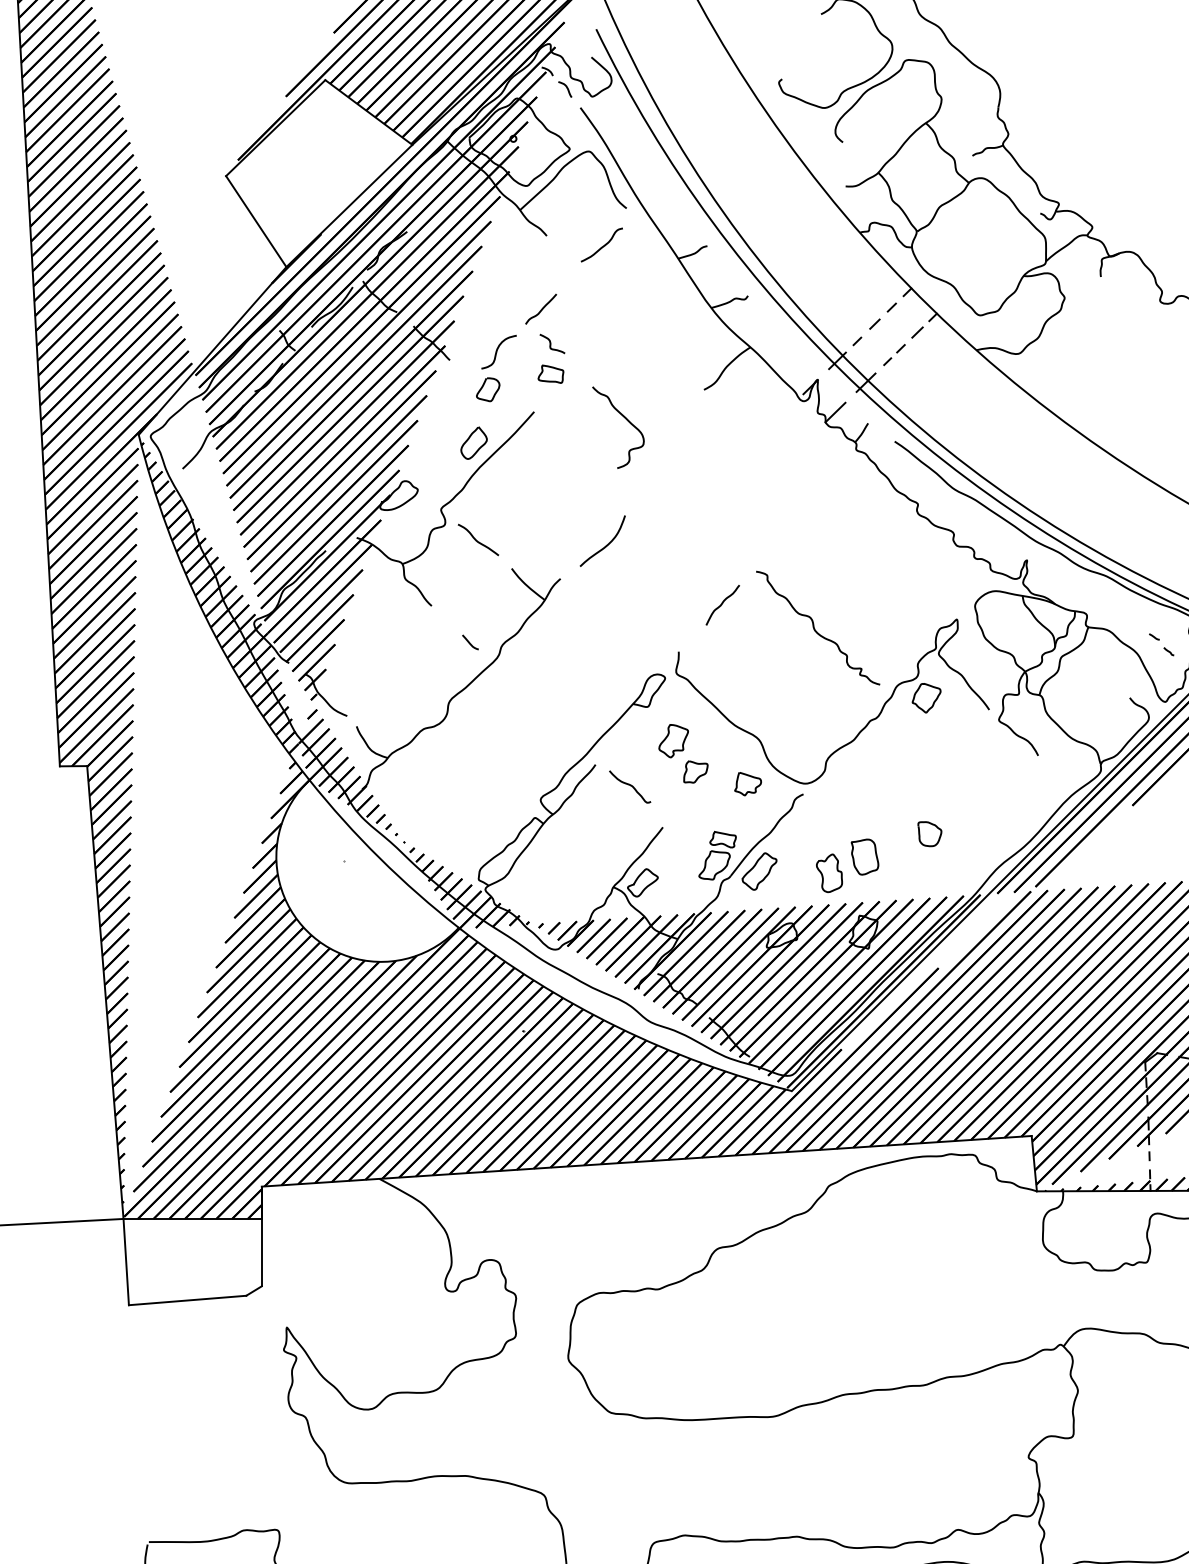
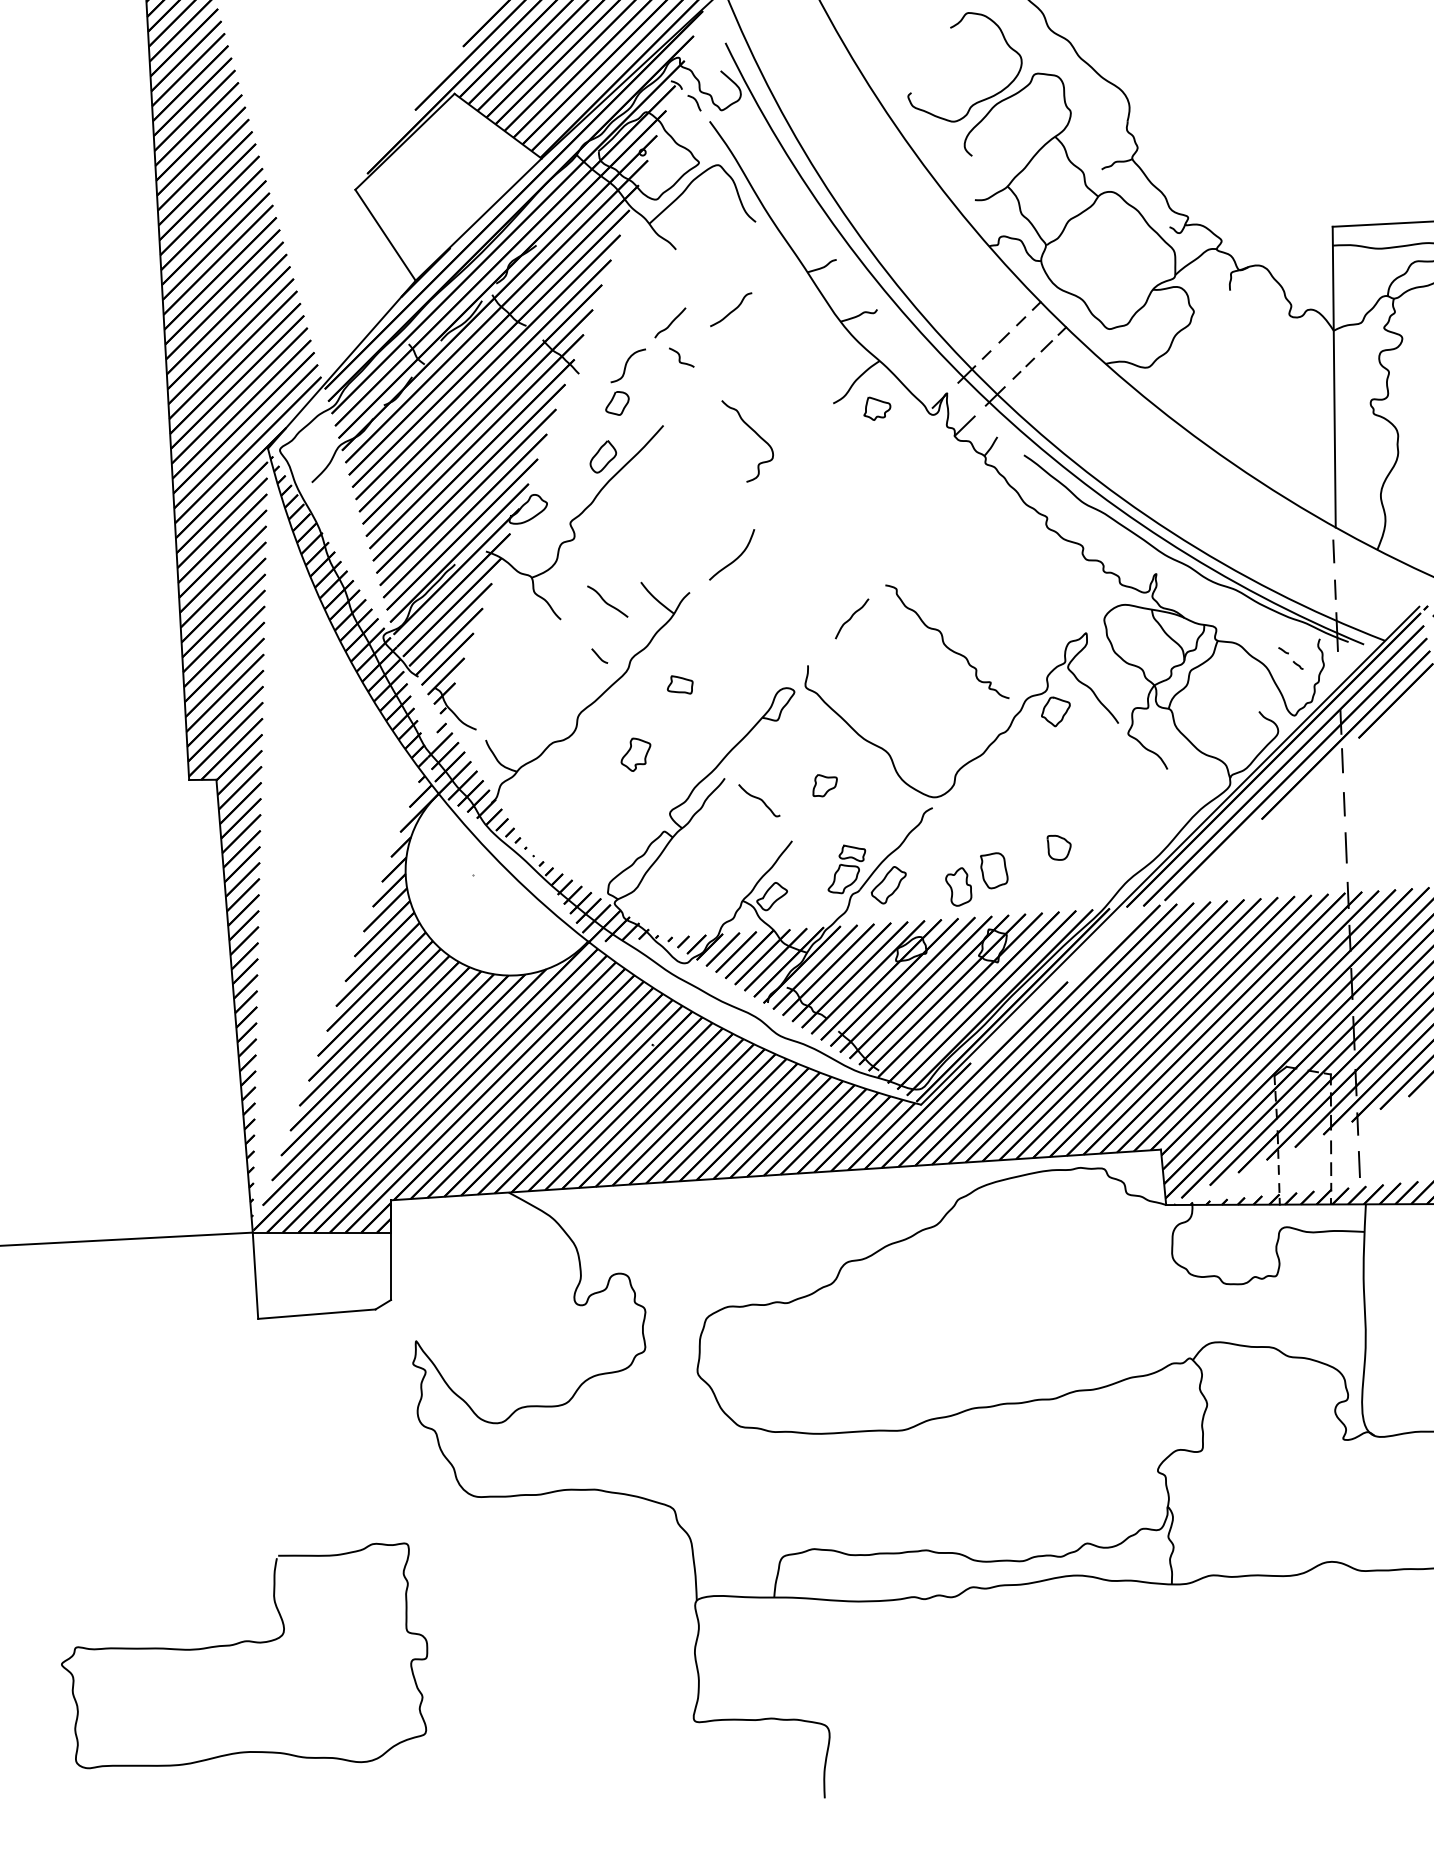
curve: (602, 245) -> (731, 310), moved
curve: (553, 368) -> (682, 679), moved
curve: (477, 539) -> (606, 601), moved
curve: (668, 736) -> (630, 750), moved
curve: (748, 790) -> (877, 415), moved

